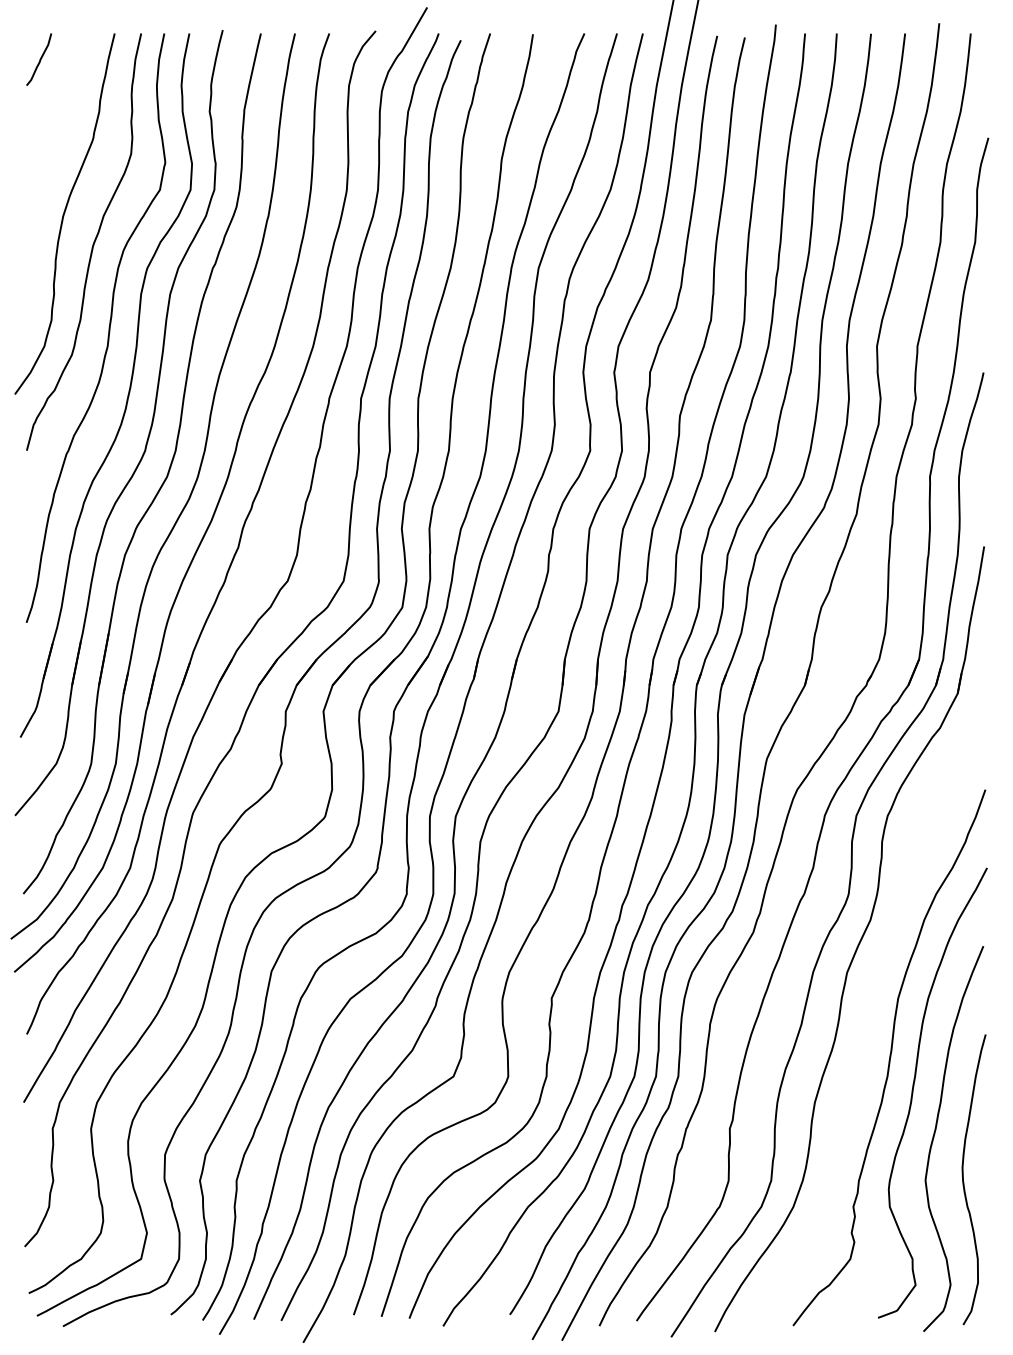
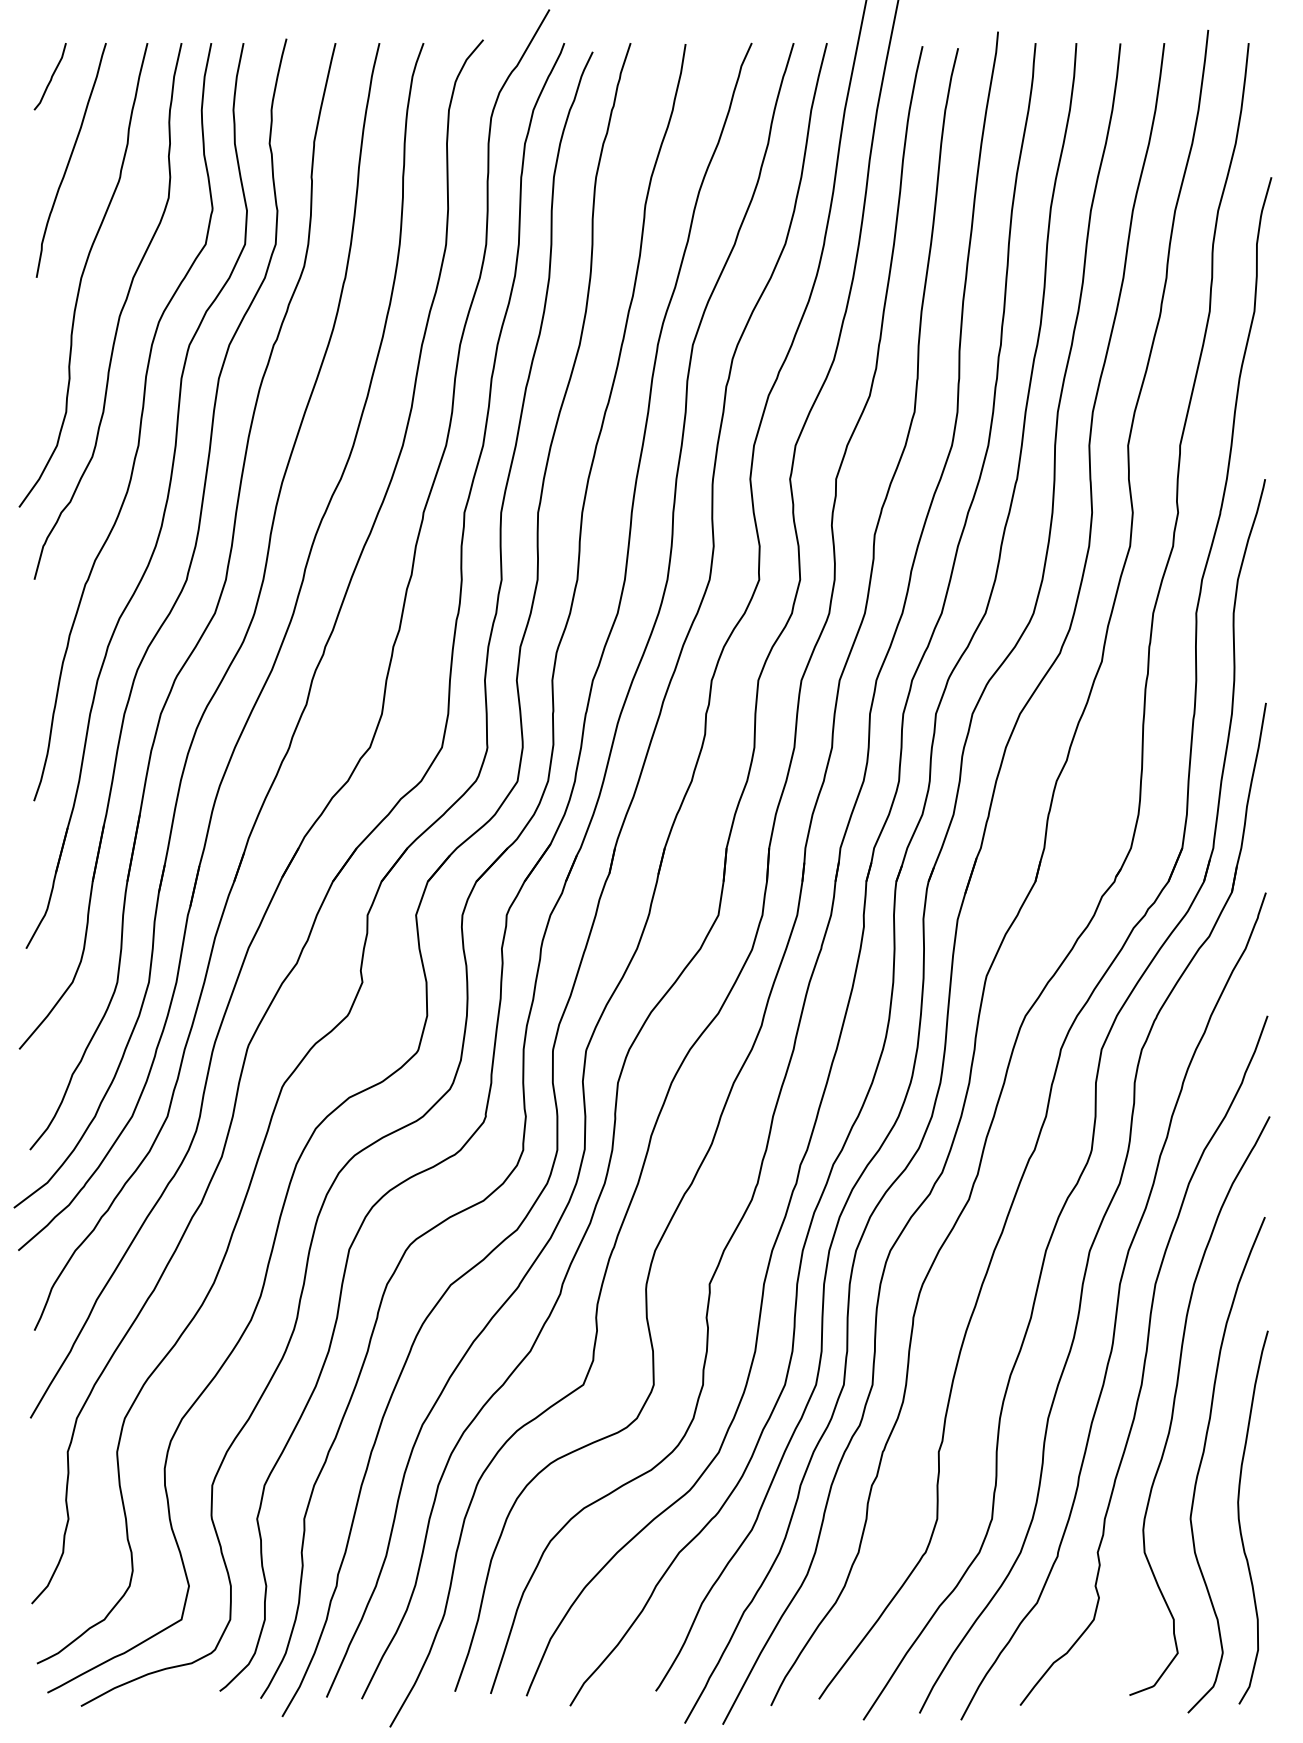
curve: (55, 124) -> (71, 160), added
curve: (867, 1015) -> (1115, 1306), added

